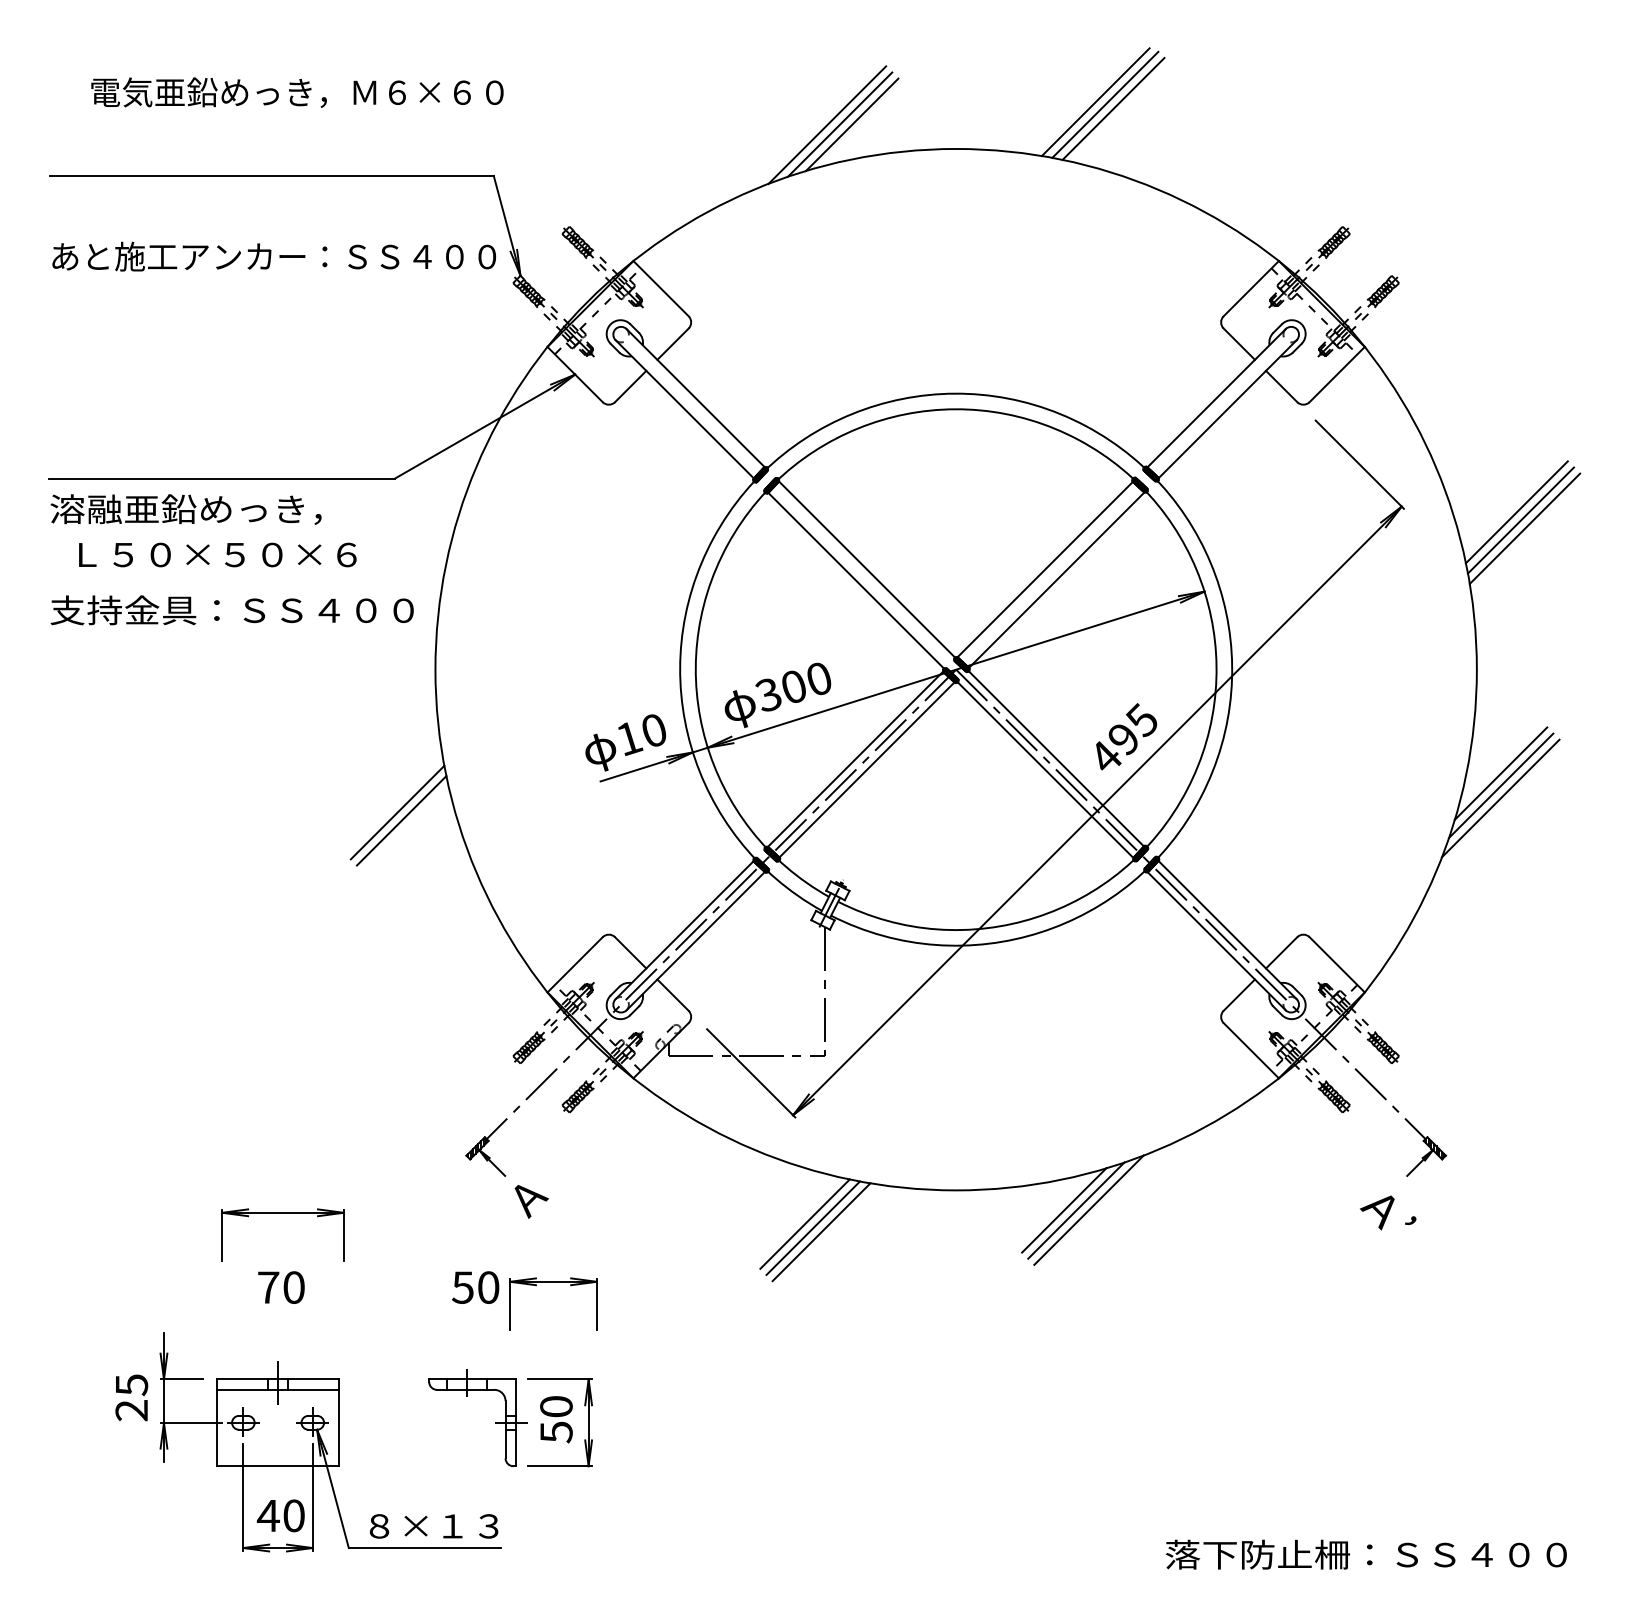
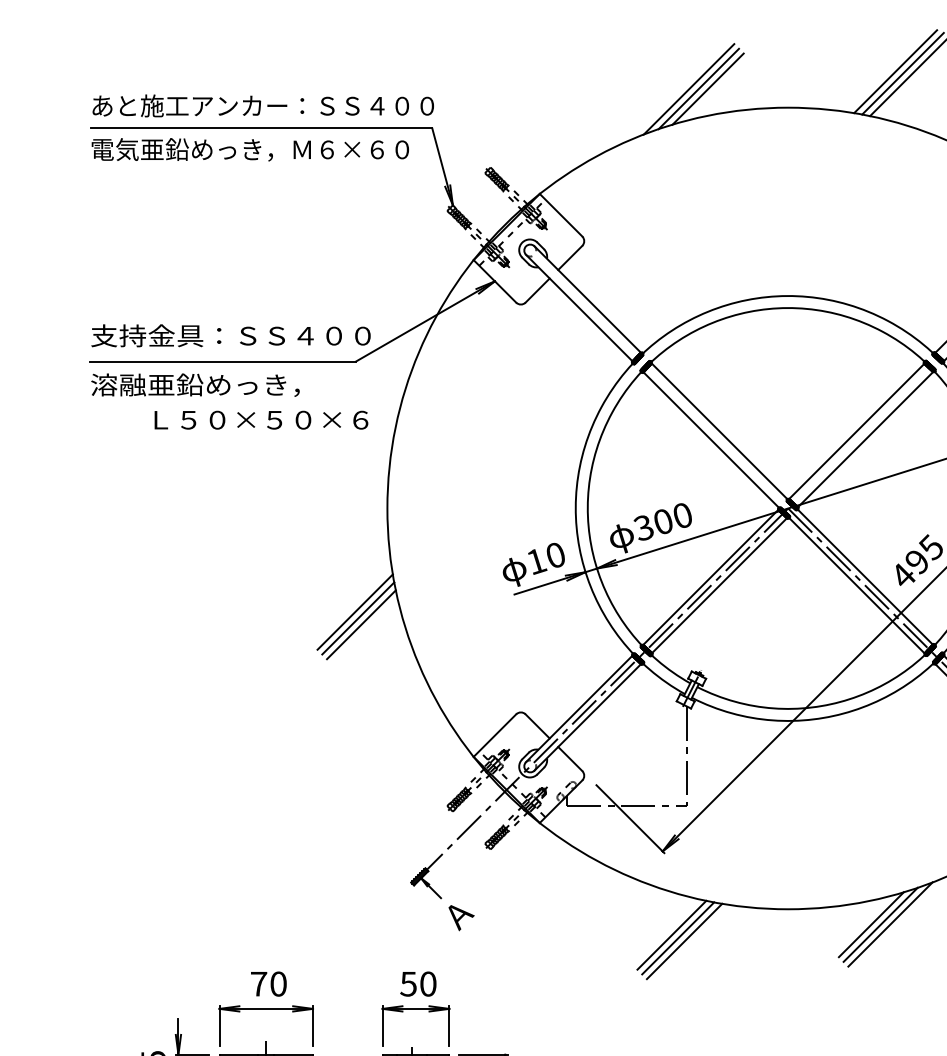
text: (297, 92) -> (250, 149), moved
text: (273, 256) -> (262, 105), moved
text: (217, 554) -> (261, 419), moved
text: (231, 610) -> (230, 335), moved
line: (393, 804) -> (355, 612), added
part: (282, 1213) -> (265, 1009), moved
part: (553, 1282) -> (415, 1009), moved

